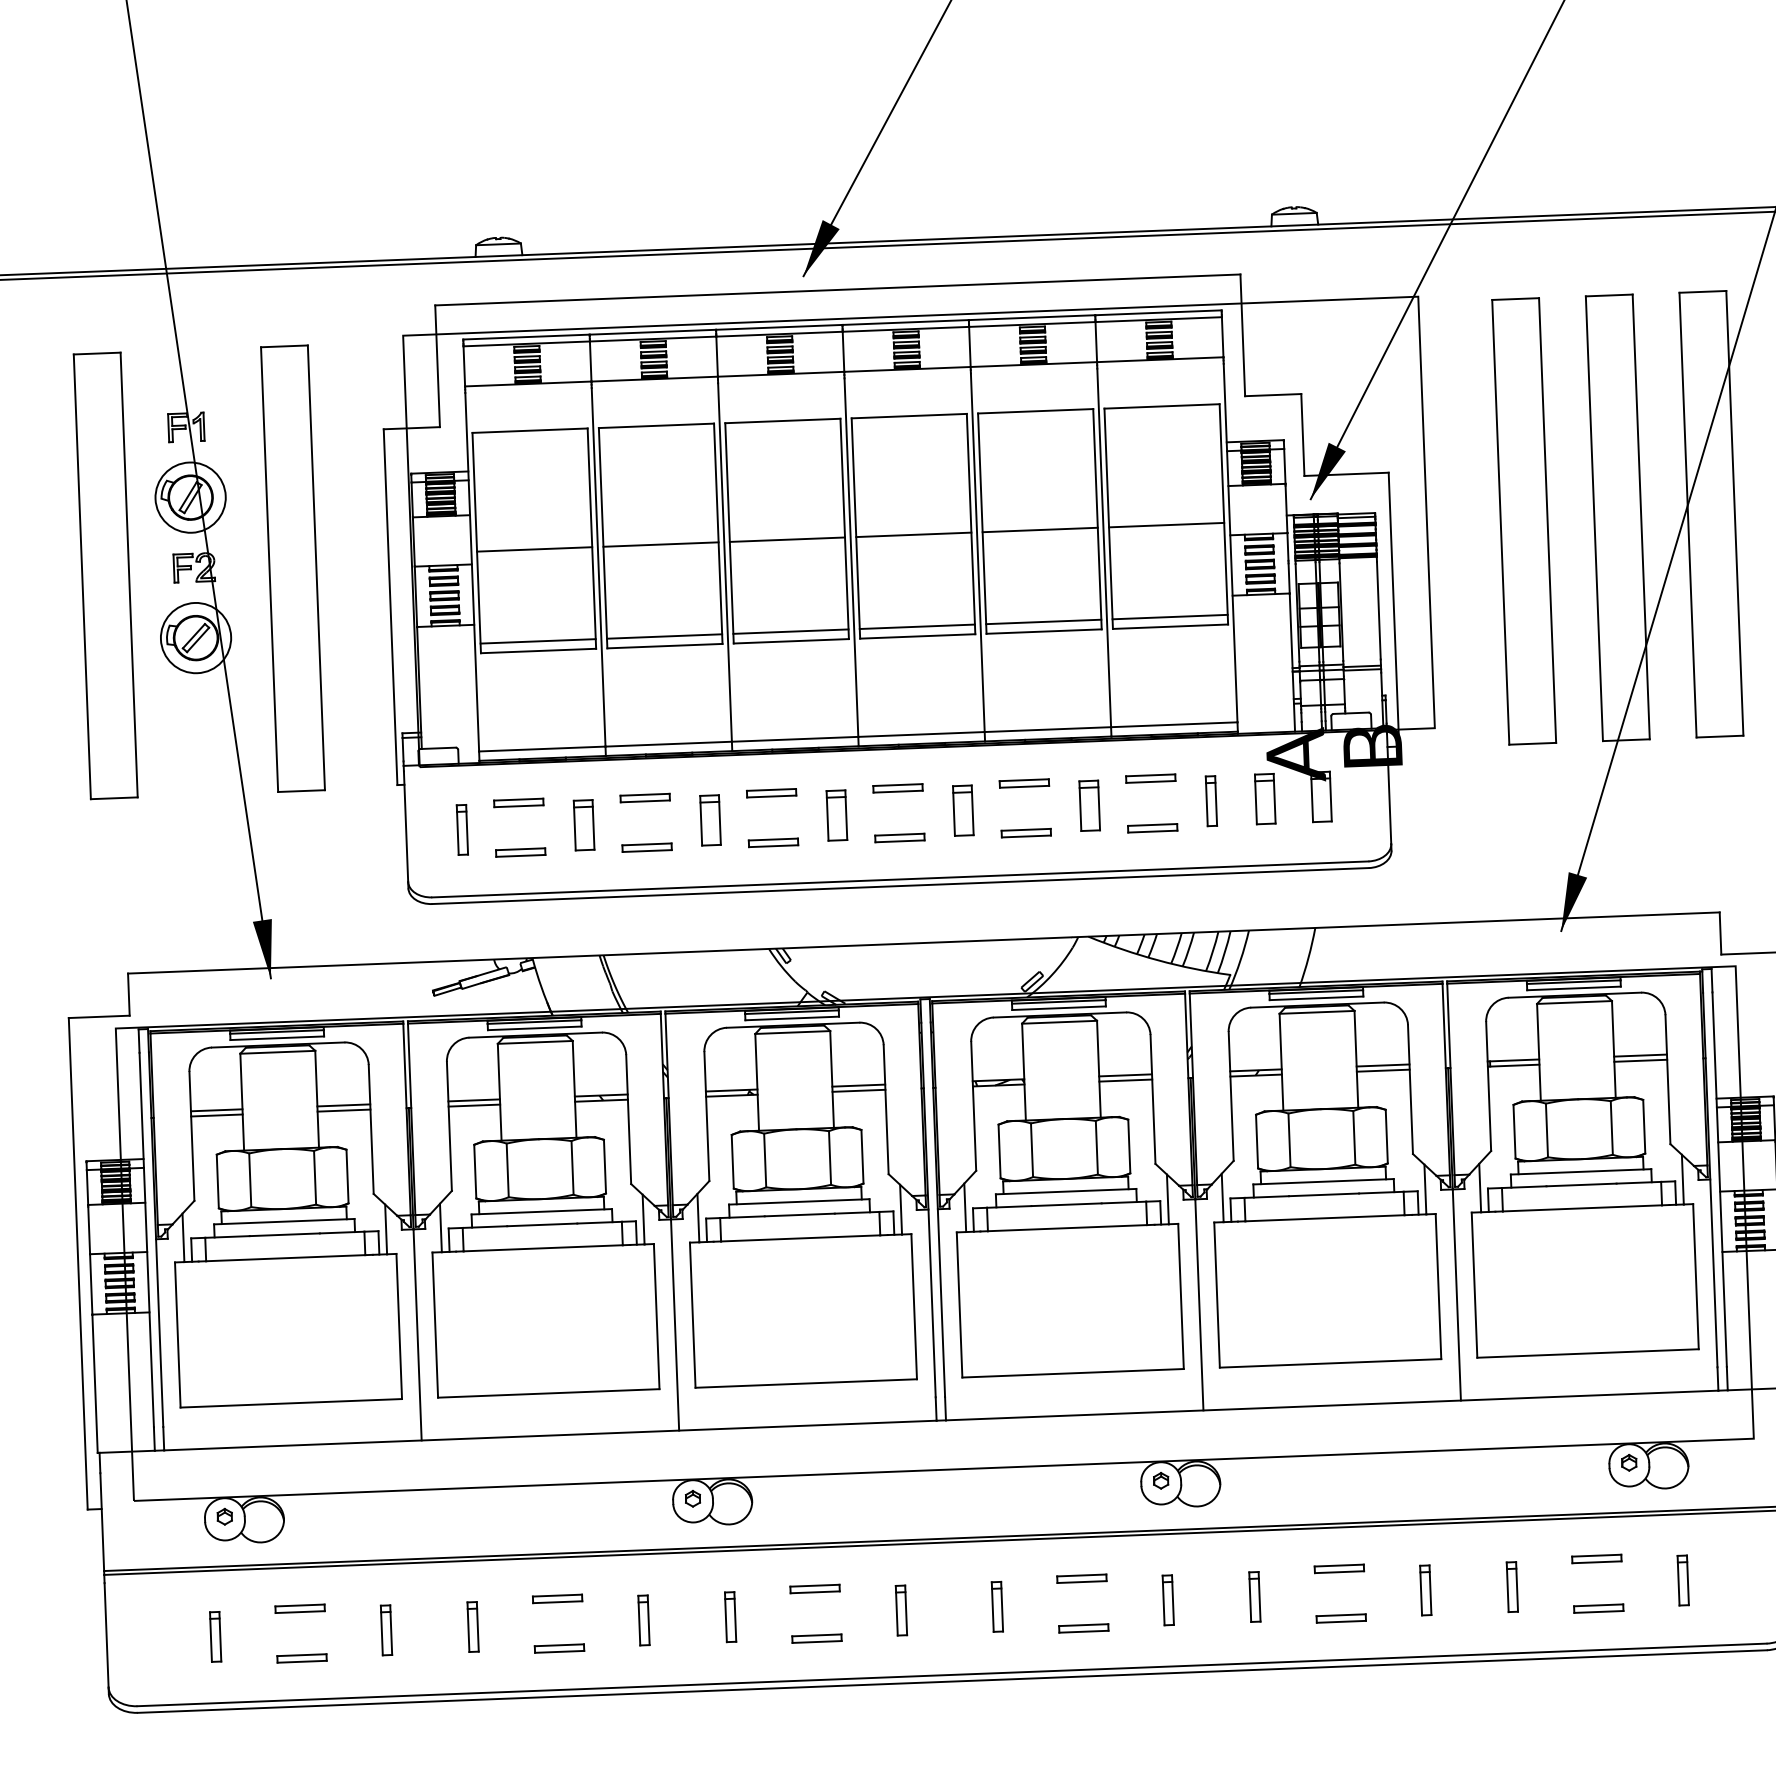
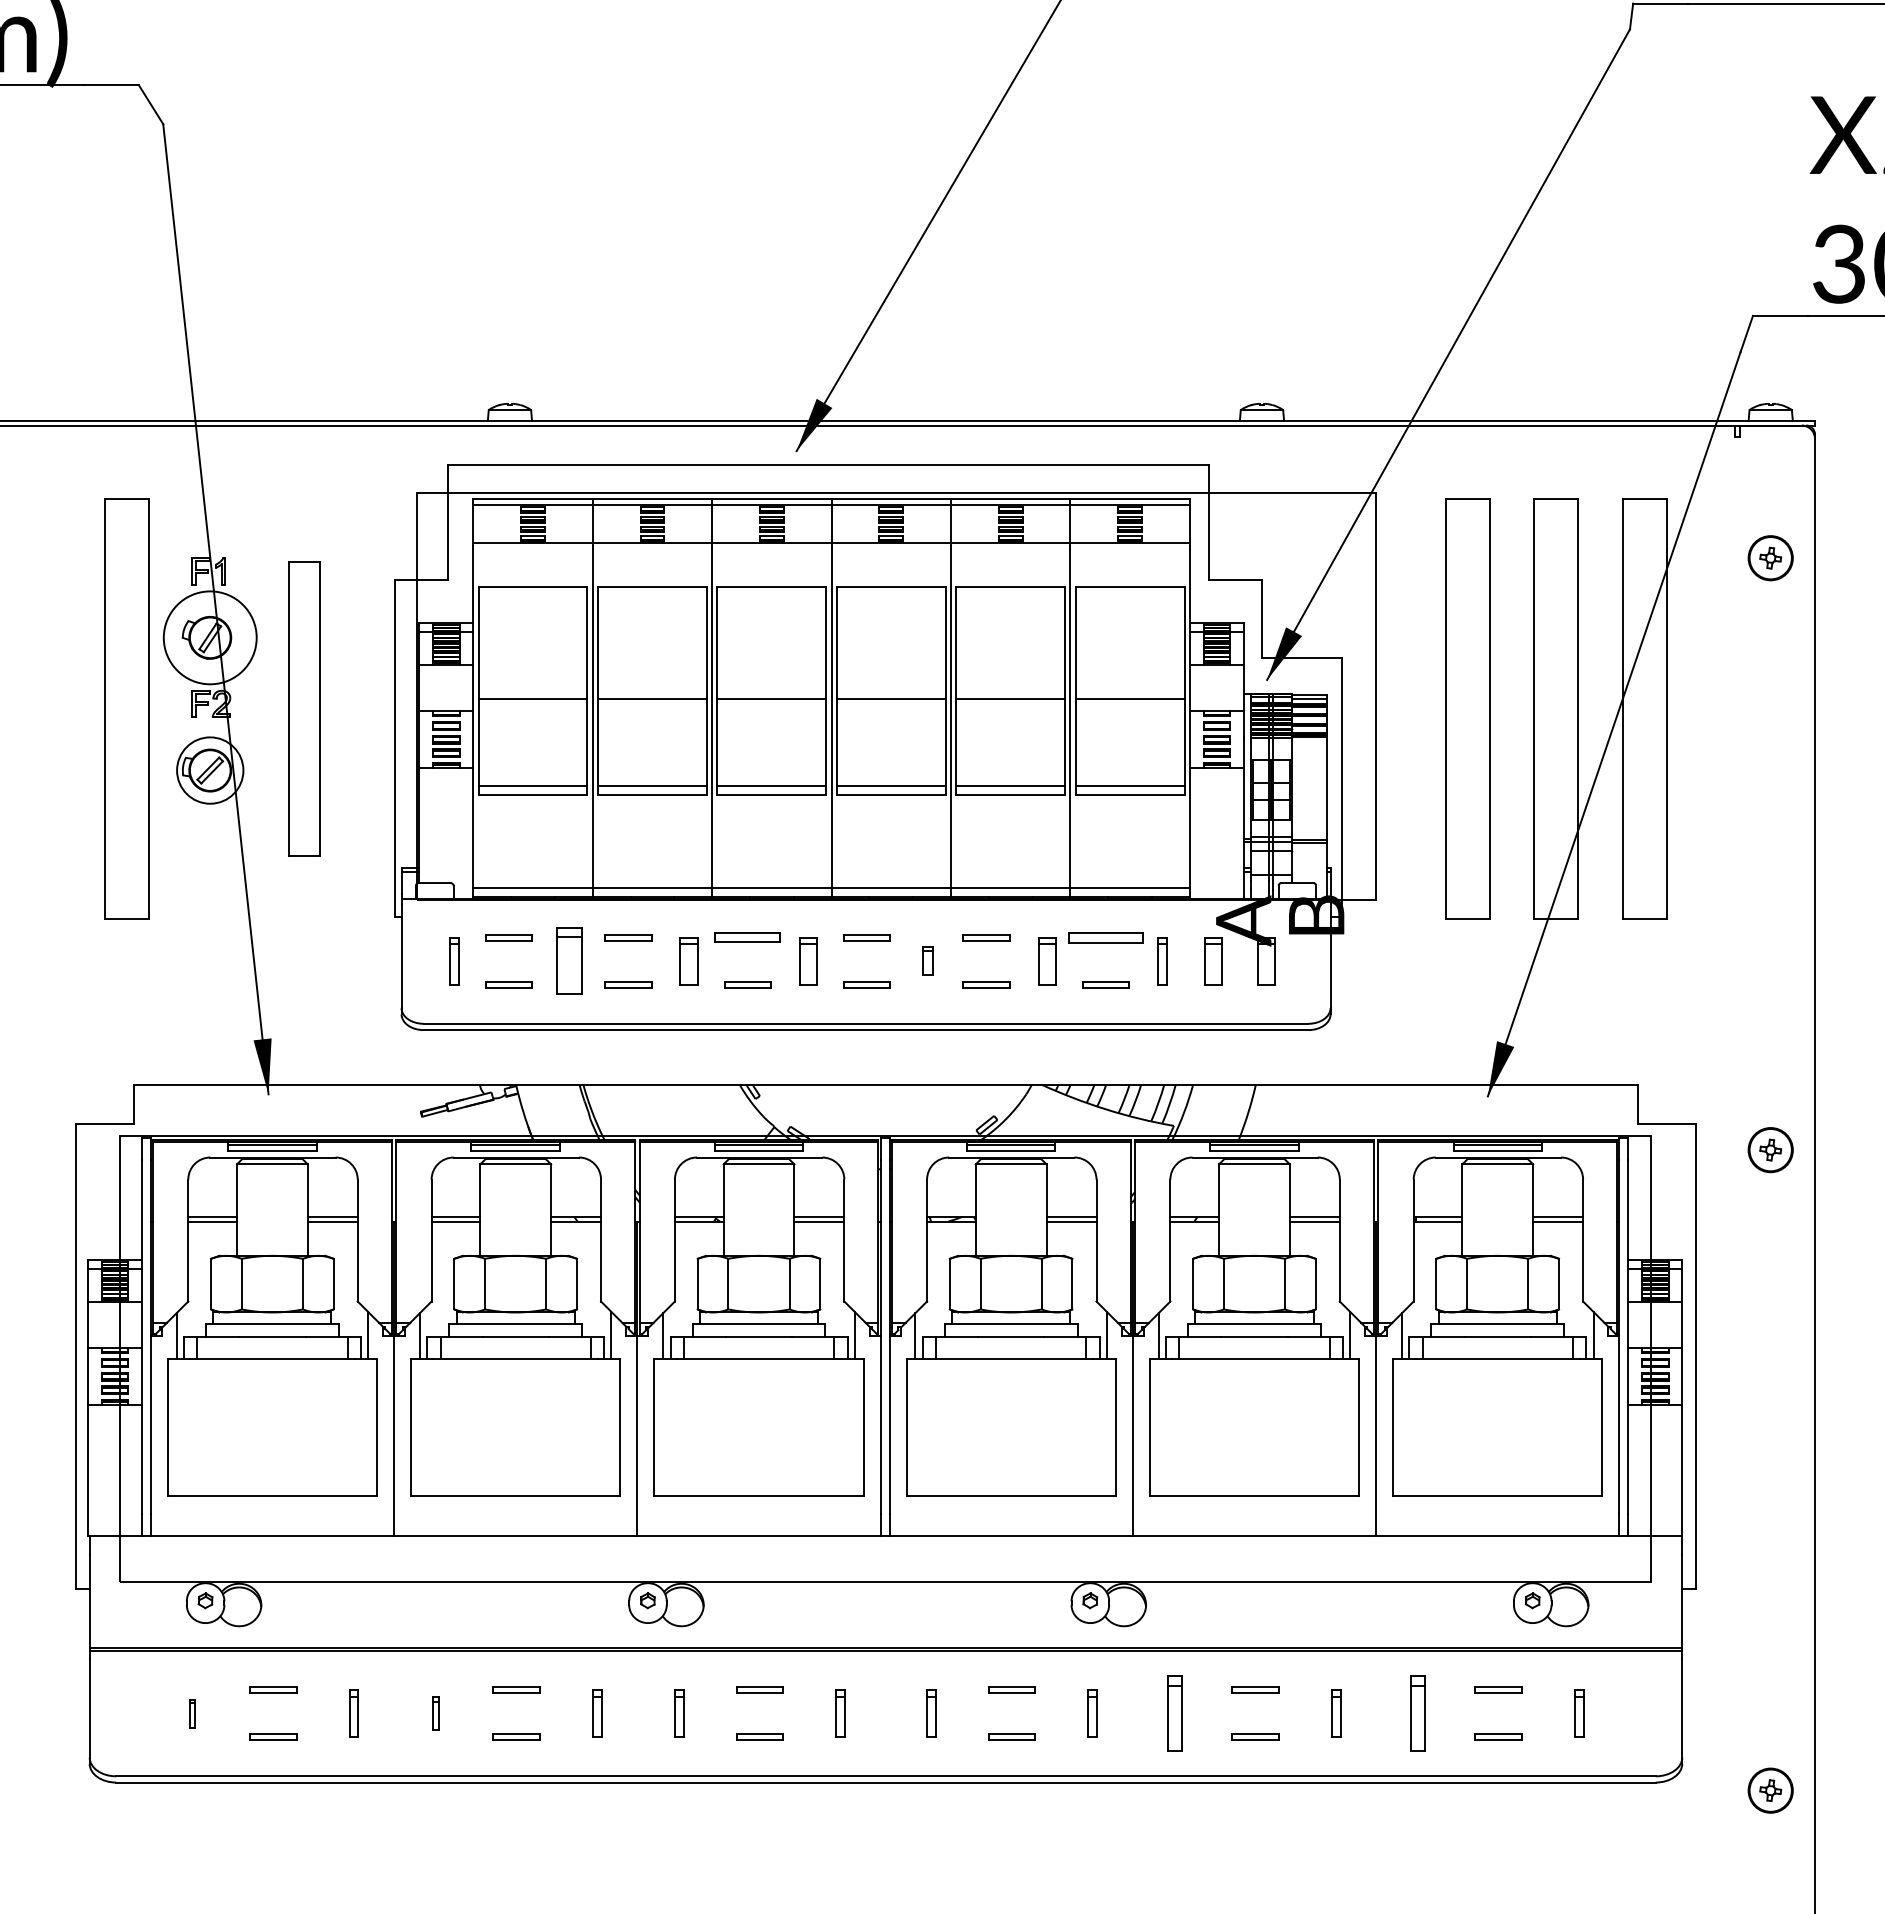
circle: (190, 497) -> (210, 637), size x1.4
part: (292, 568) -> (303, 708), size x0.7
part: (1150, 778) -> (1105, 937), size x1.6
part: (771, 792) -> (747, 937), size x1.4
part: (962, 810) -> (927, 961), size x0.6
part: (583, 825) -> (569, 961), size x1.4
part: (1511, 1586) -> (1417, 1713), size x1.6
part: (1254, 1596) -> (1174, 1713), size x1.6
part: (472, 1626) -> (435, 1713), size x0.7
part: (215, 1636) -> (192, 1713), size x0.6

